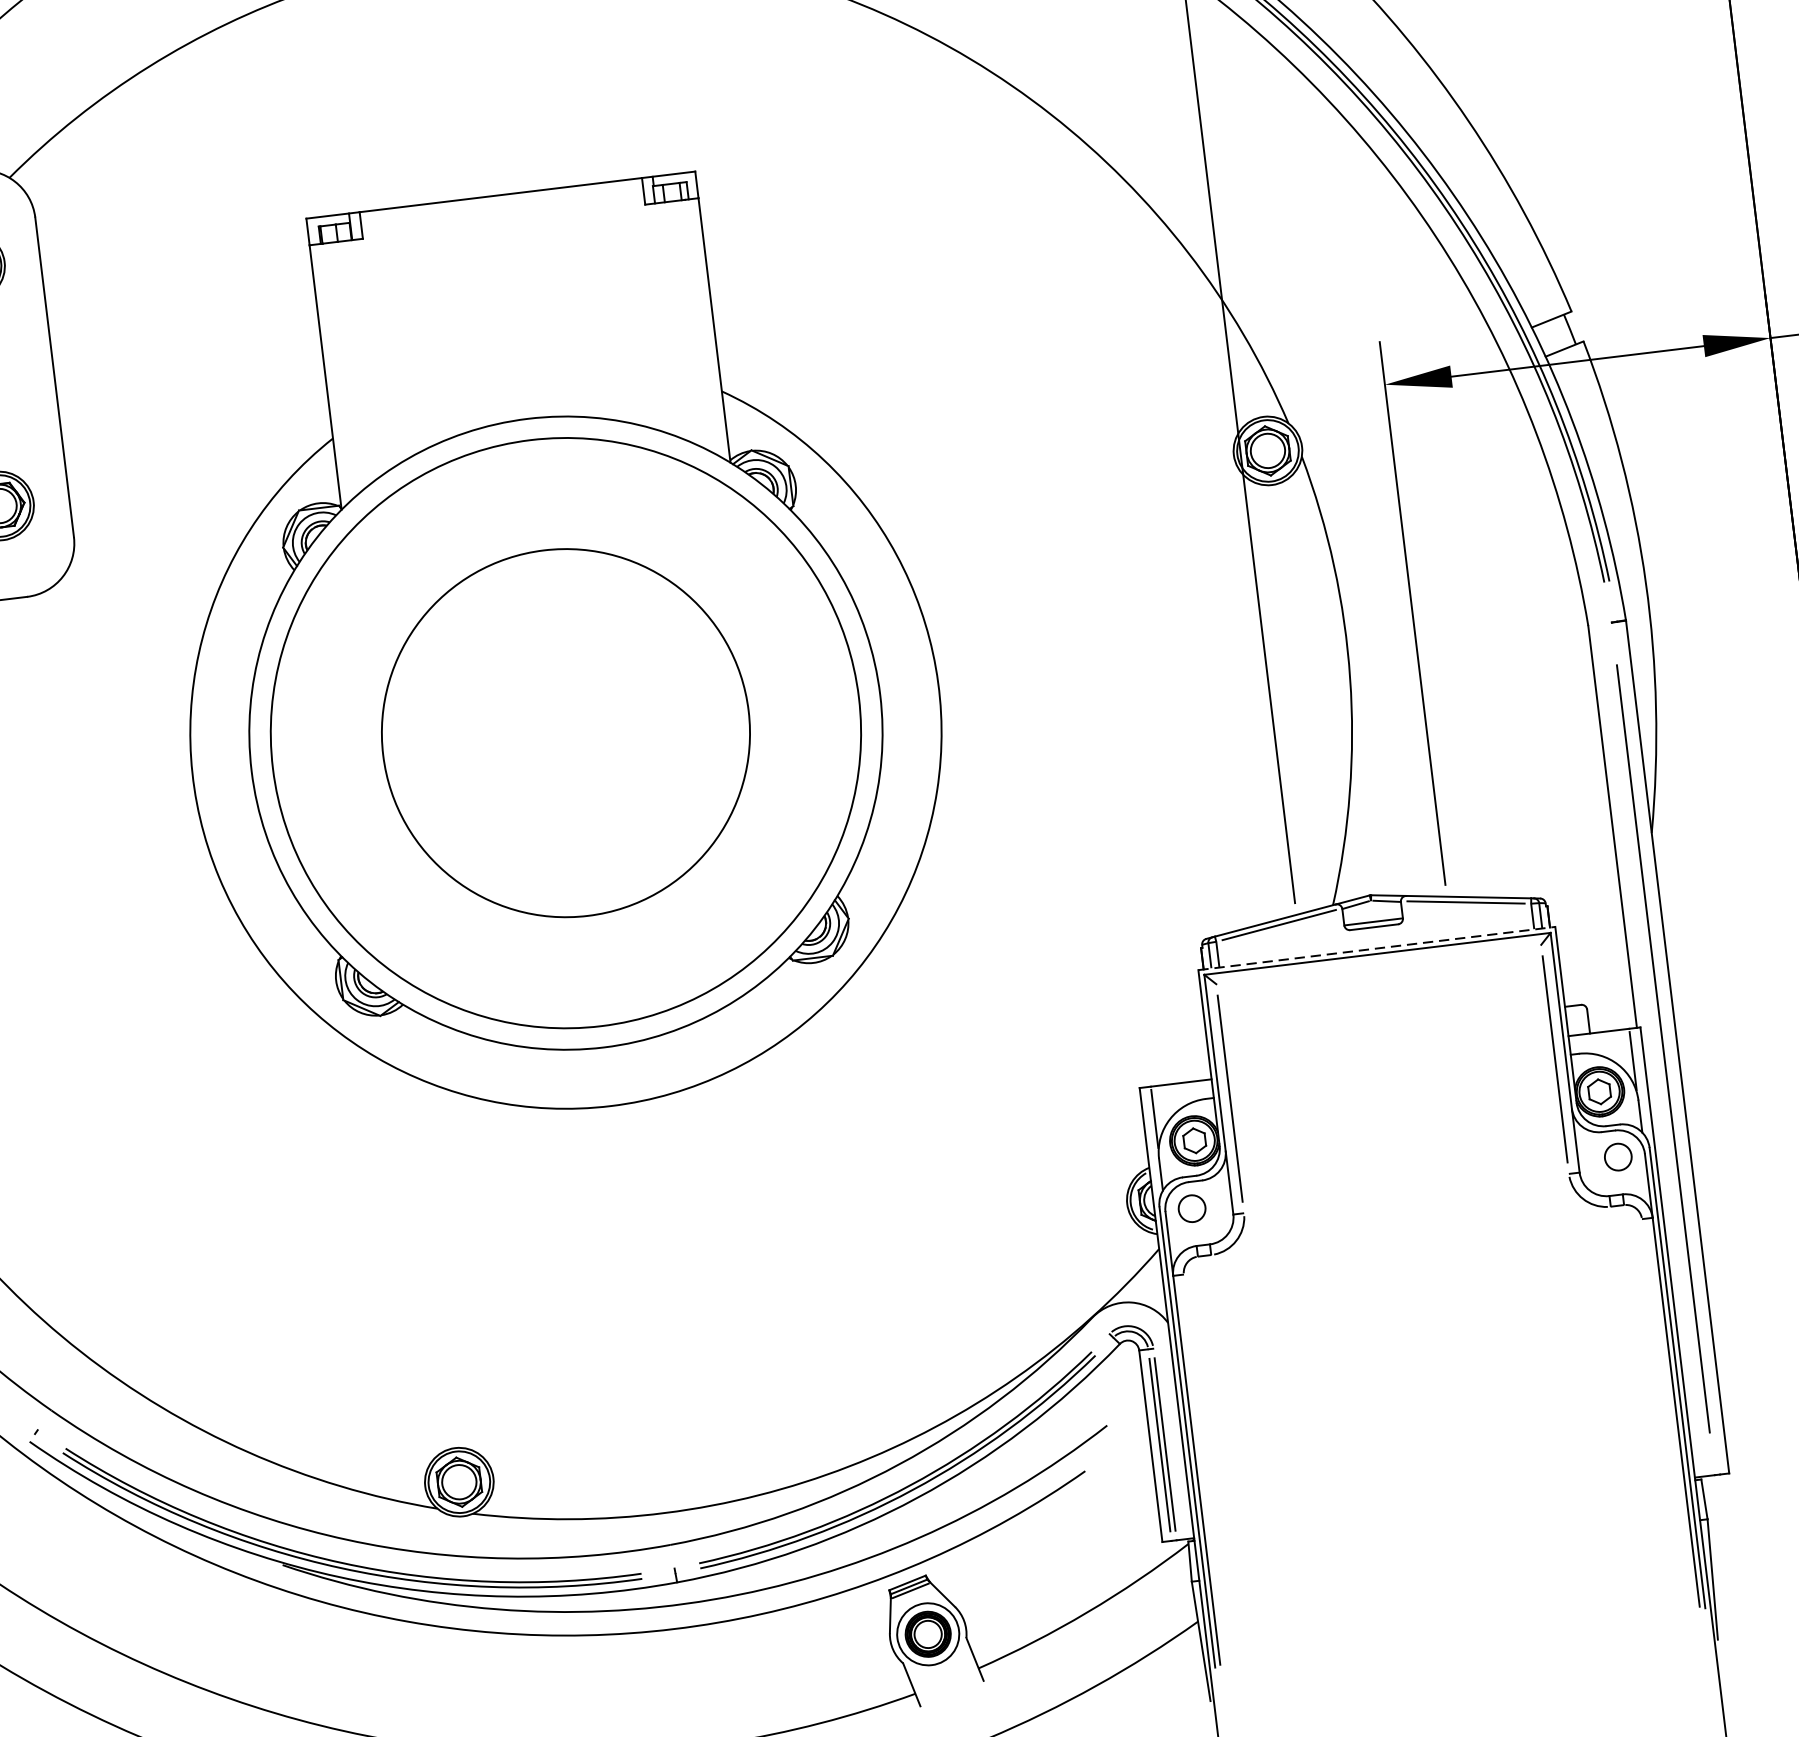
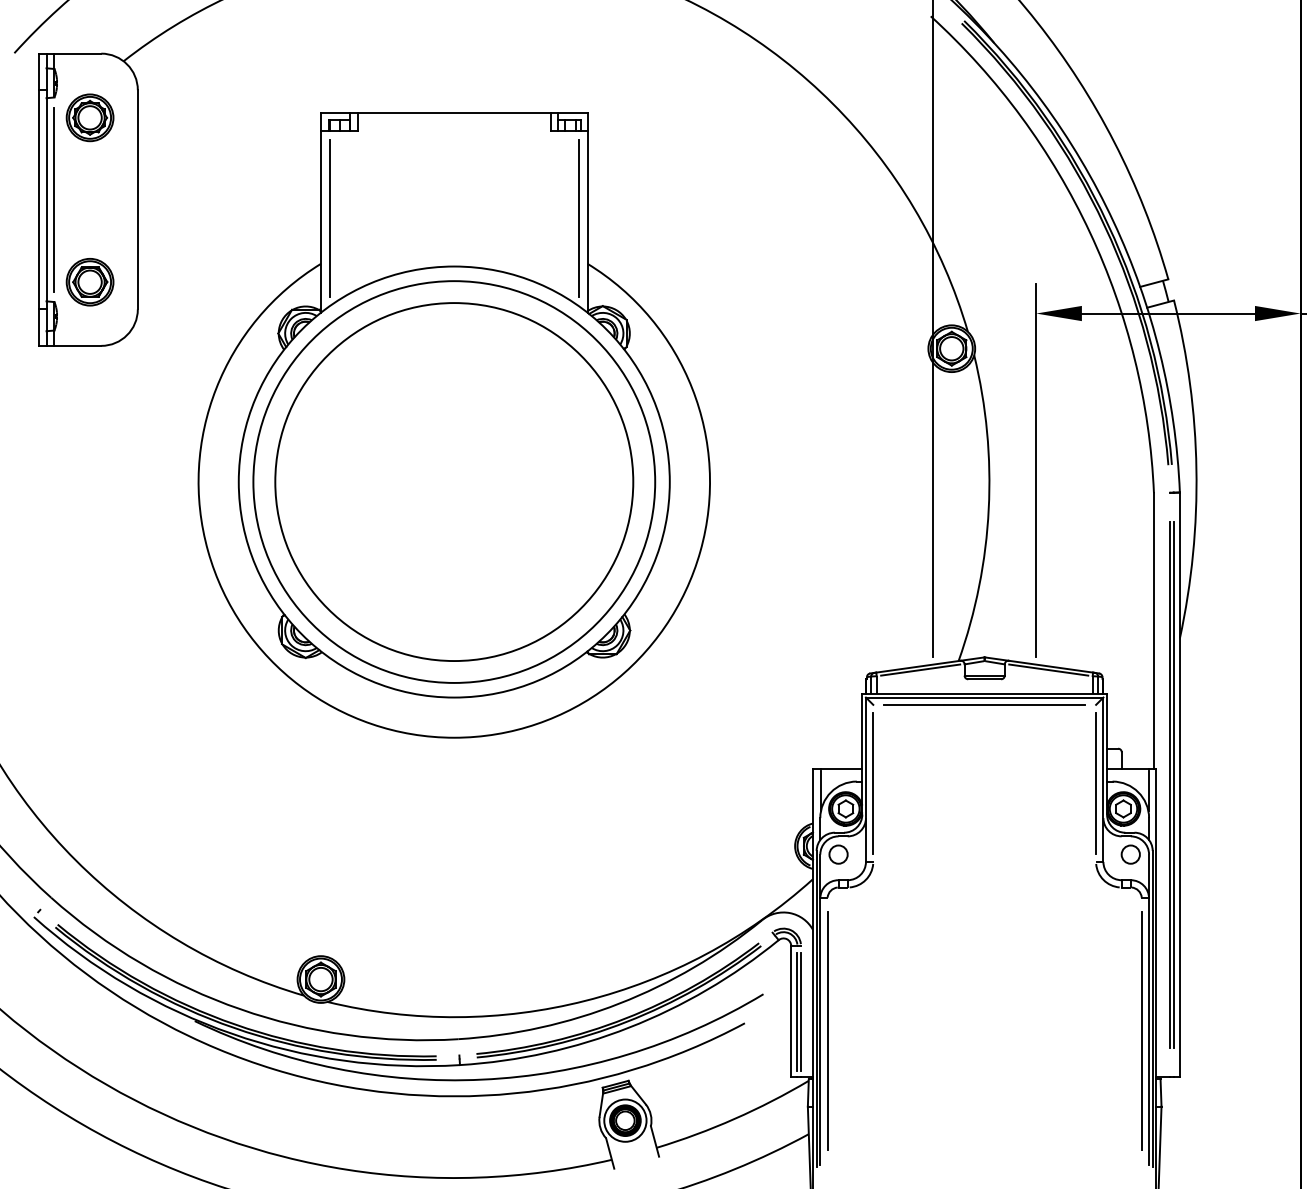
line: (700, 326) -> (578, 218), added
line: (338, 370) -> (330, 218), added
circle: (566, 733) -> (454, 482), size x1.43
line: (1377, 947) -> (985, 693), dashed -> solid
line: (1378, 964) -> (984, 704), added
line: (1668, 1048) -> (1173, 785), added
line: (1664, 1411) -> (1141, 1030), added
line: (1207, 1467) -> (827, 1030), added

